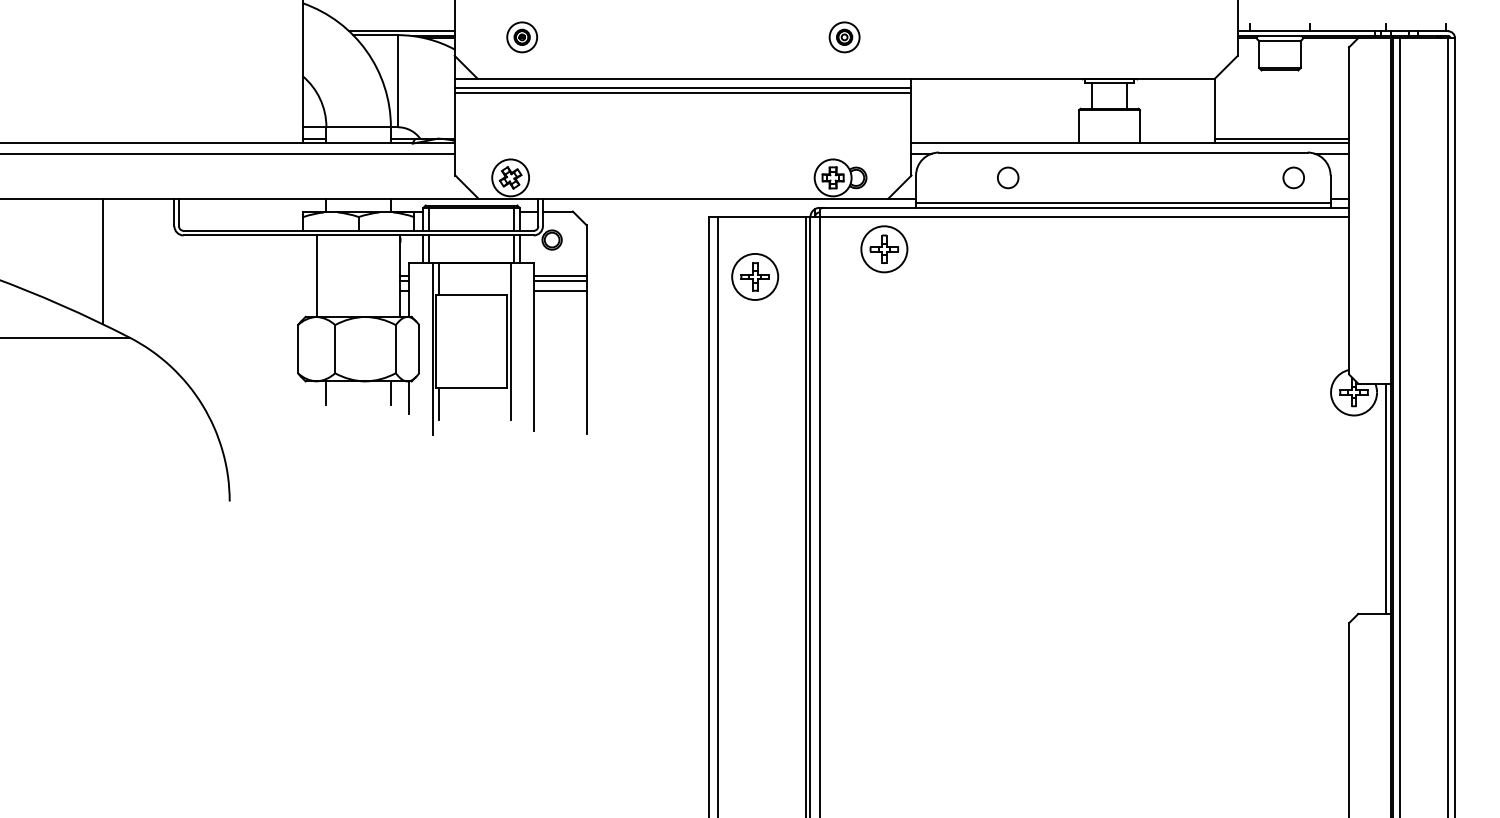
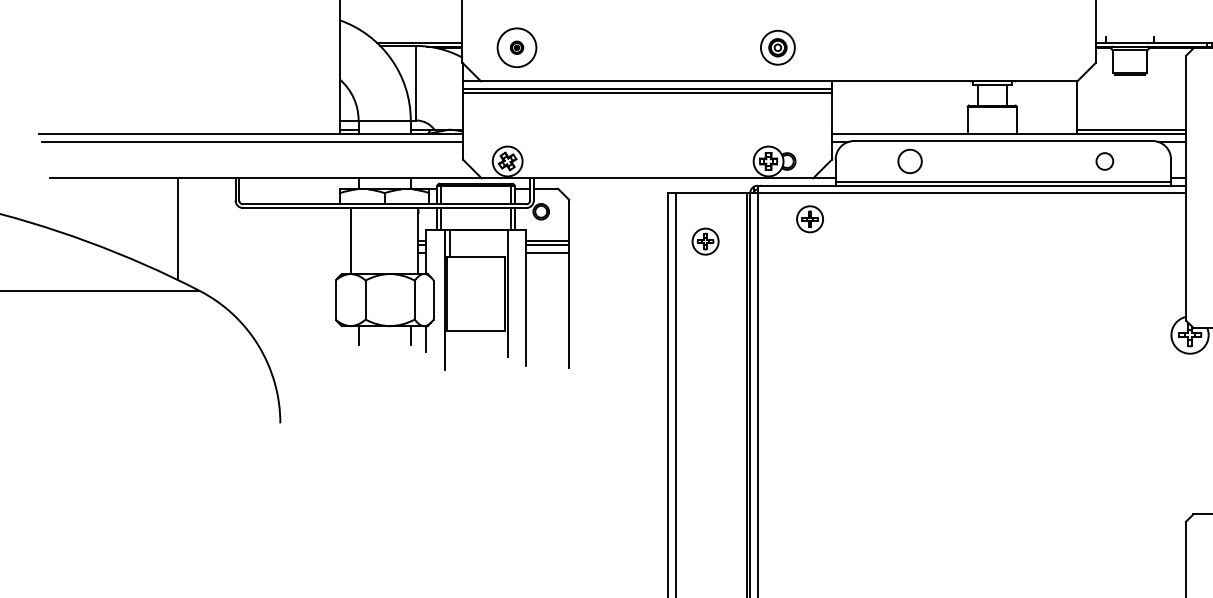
circle: (522, 37) -> (517, 47), size x1.6
part: (844, 37) -> (777, 47), size x1.4
circle: (1008, 177) -> (910, 161), size x1.4
circle: (1293, 177) -> (1104, 161), moved
part: (884, 249) -> (810, 219), size x0.7
part: (755, 276) -> (705, 241), size x0.7
line: (439, 403) -> (450, 344), removed

